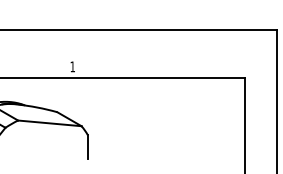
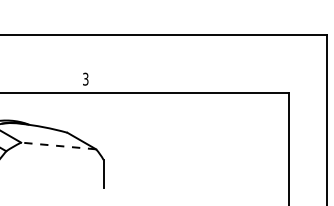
text: (72, 66) -> (85, 78), 1 -> 3
line: (49, 123) -> (58, 146), solid -> dashed

